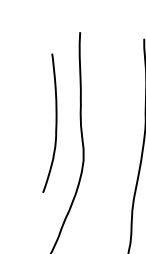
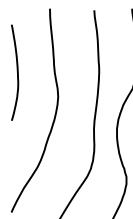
curve: (54, 121) -> (16, 71), moved

